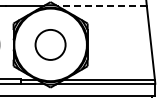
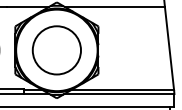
line: (102, 6) -> (115, 7), dashed -> solid
circle: (50, 44) -> (56, 49), size x1.43

